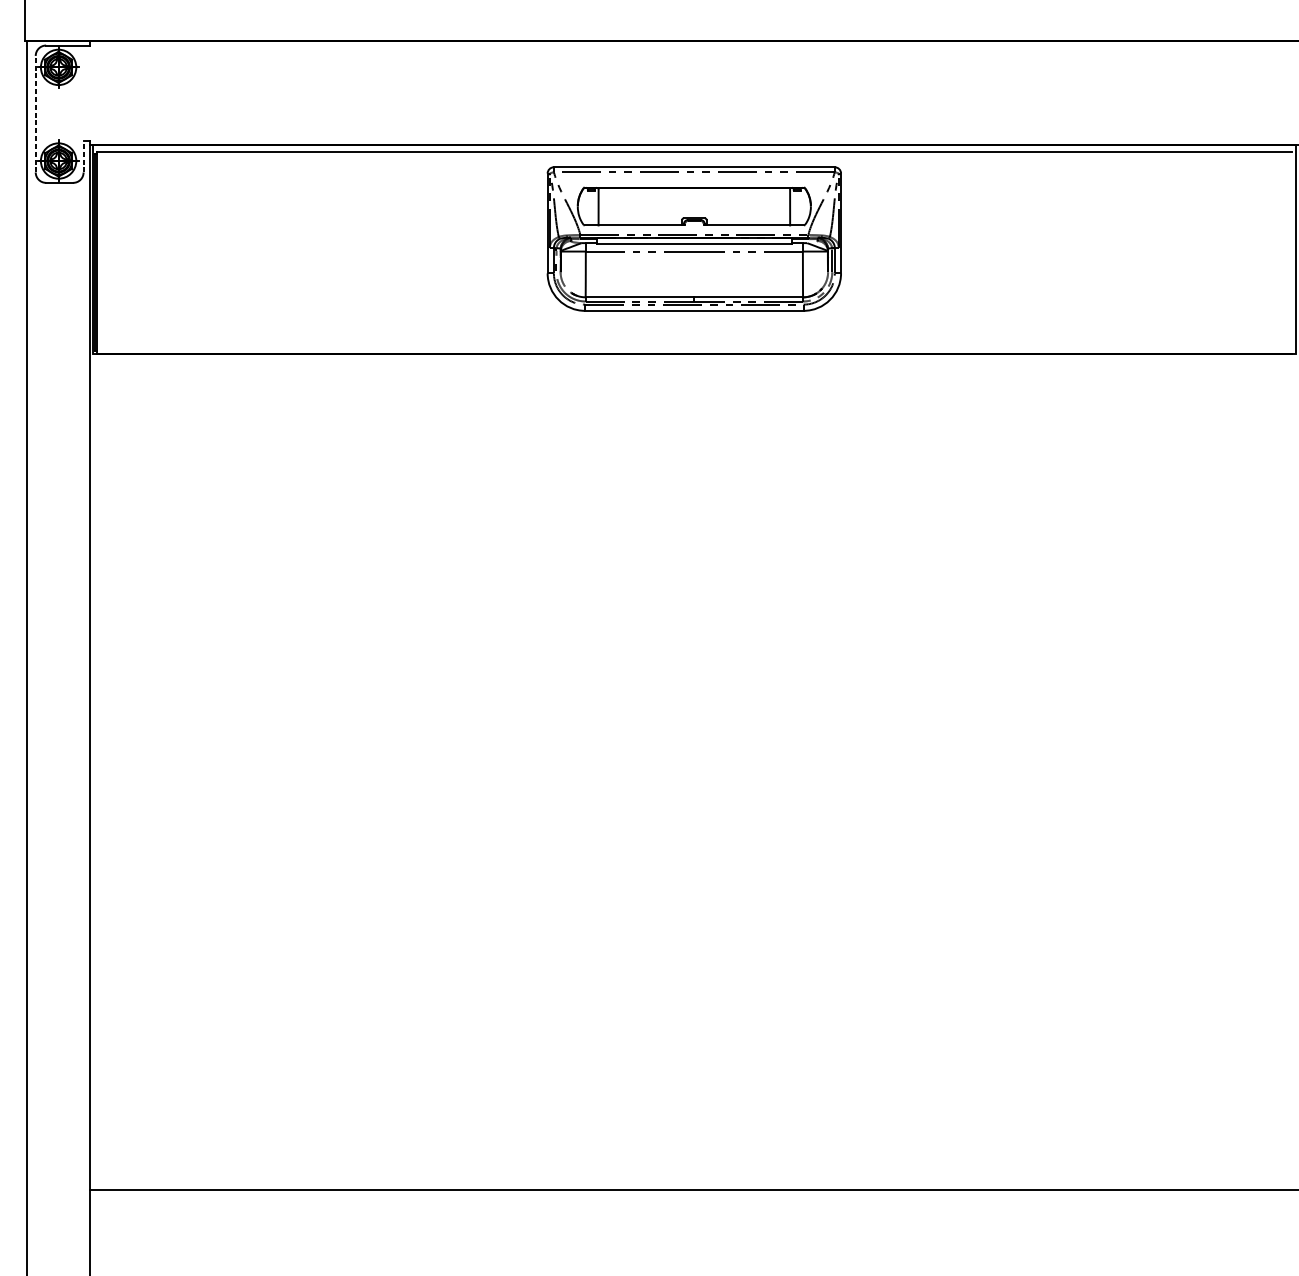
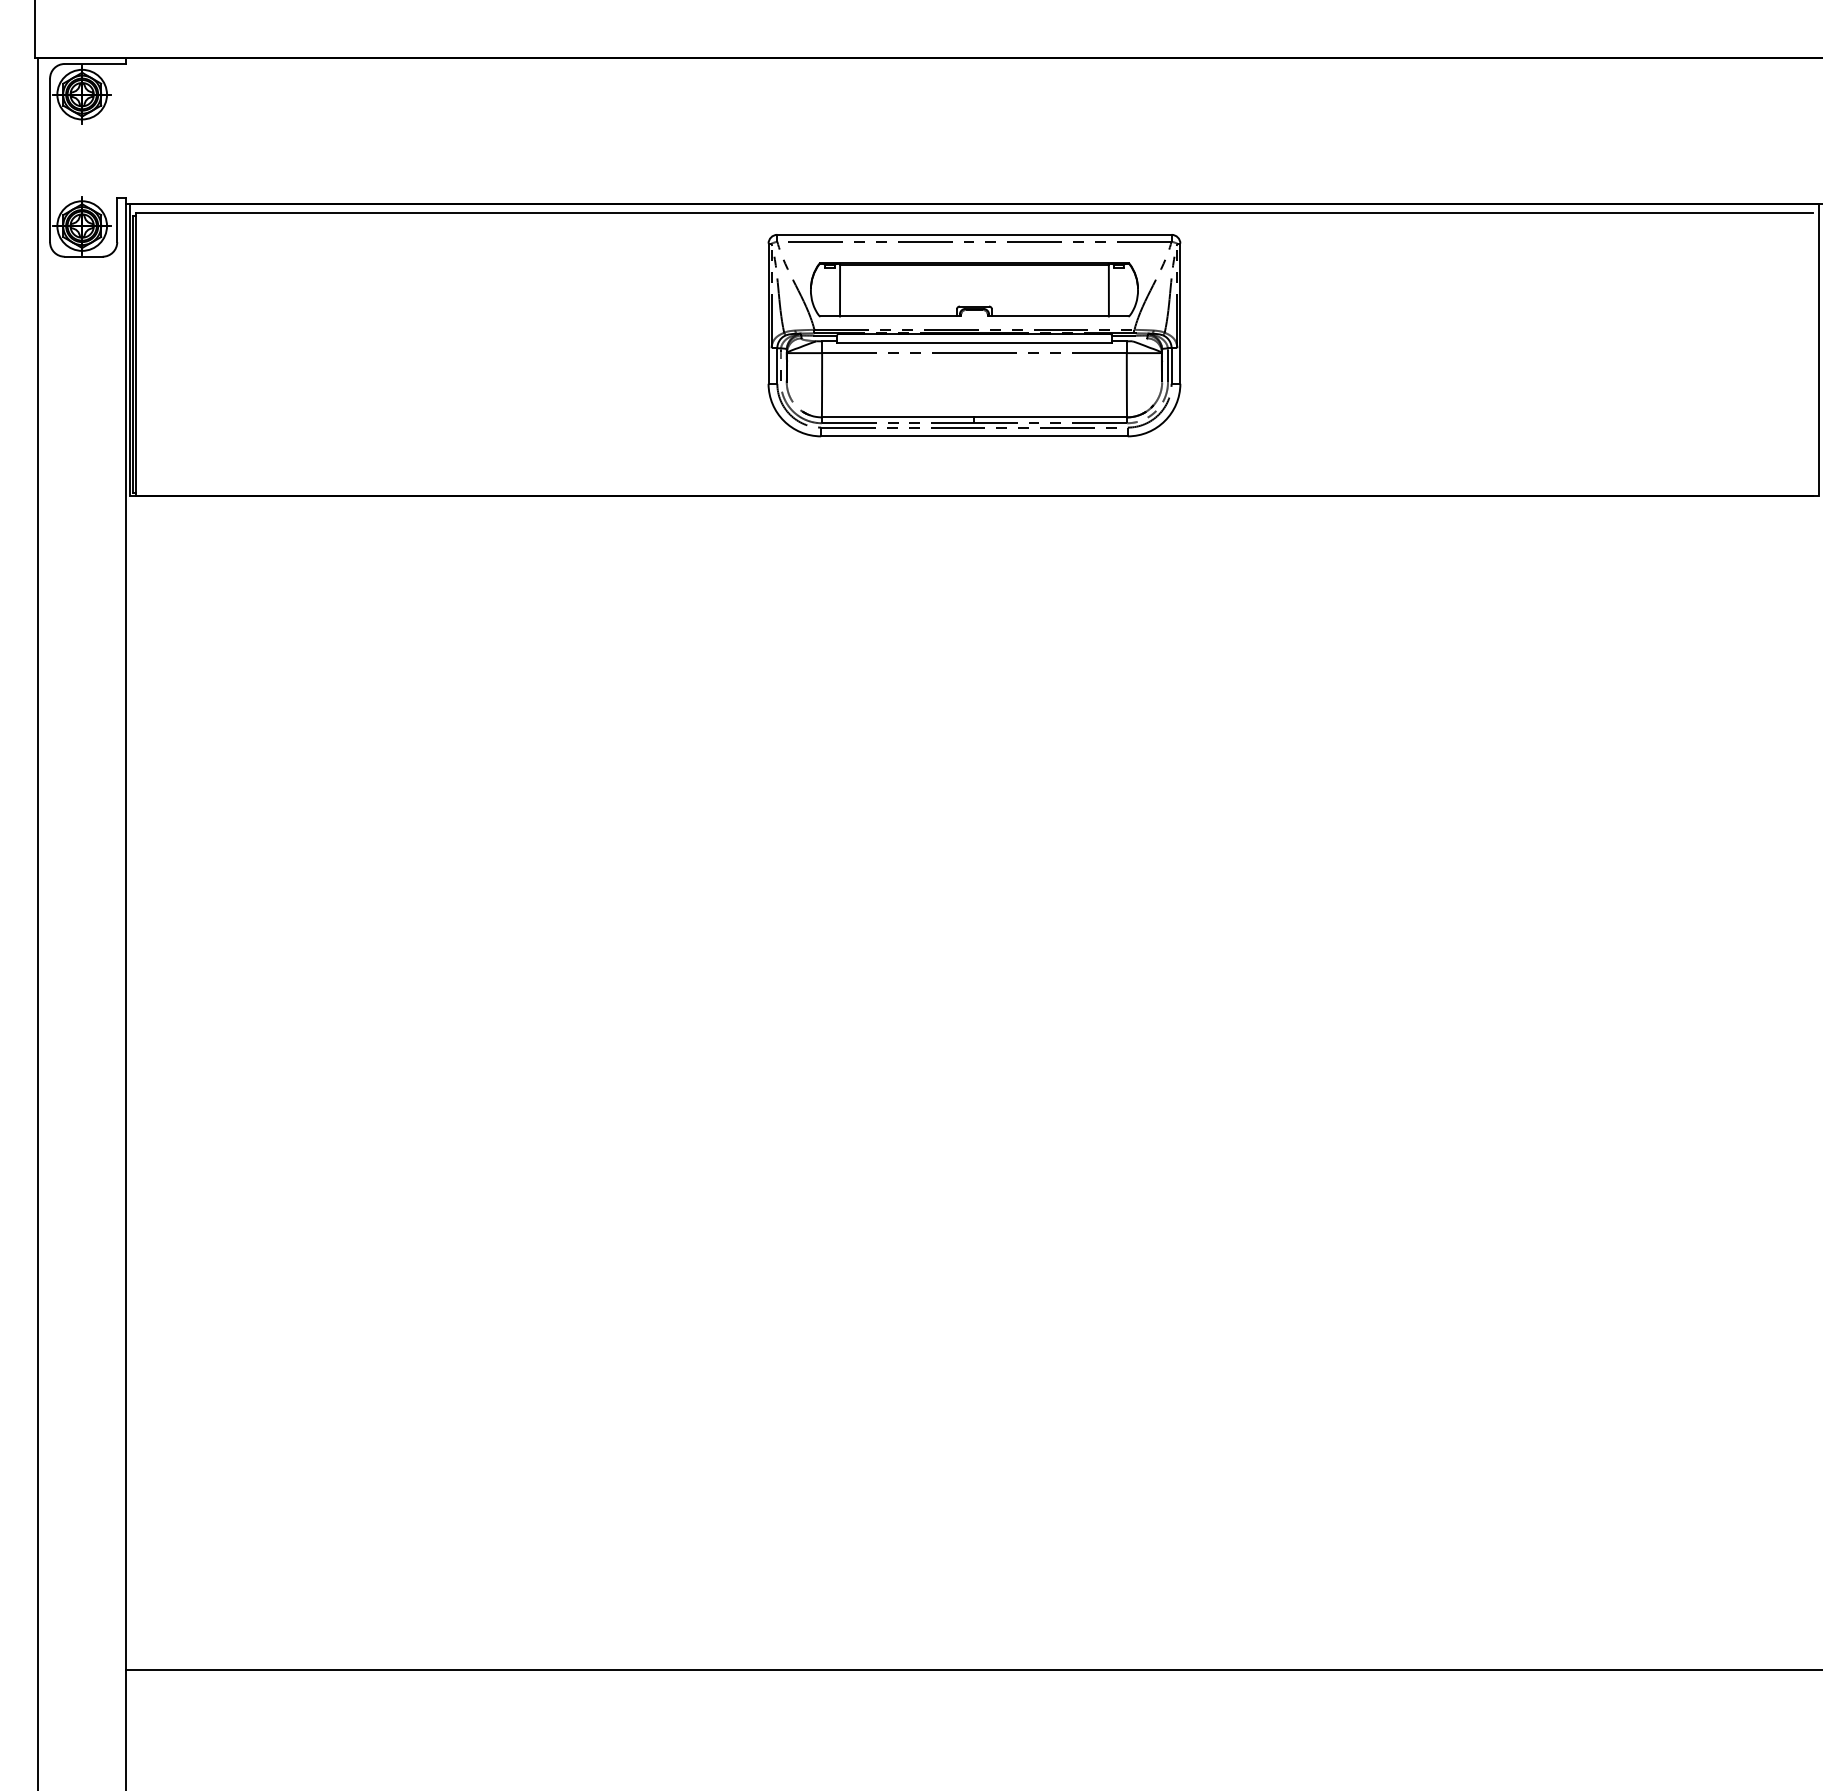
line: (36, 114) -> (50, 160), dashed -> solid
line: (83, 157) -> (117, 220), dashed -> solid

